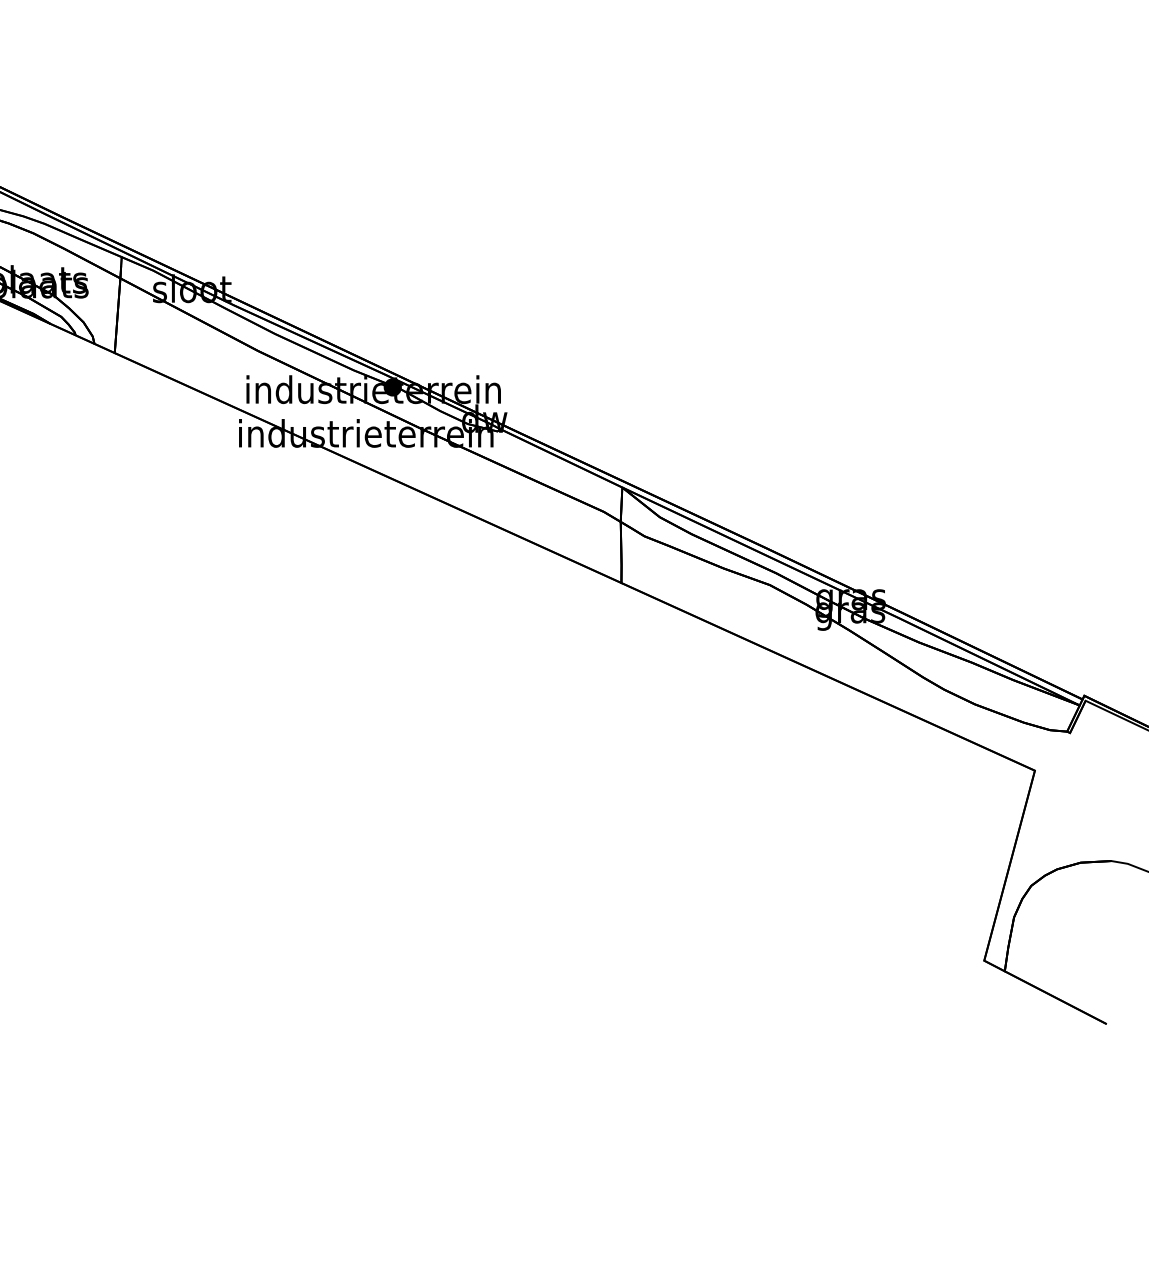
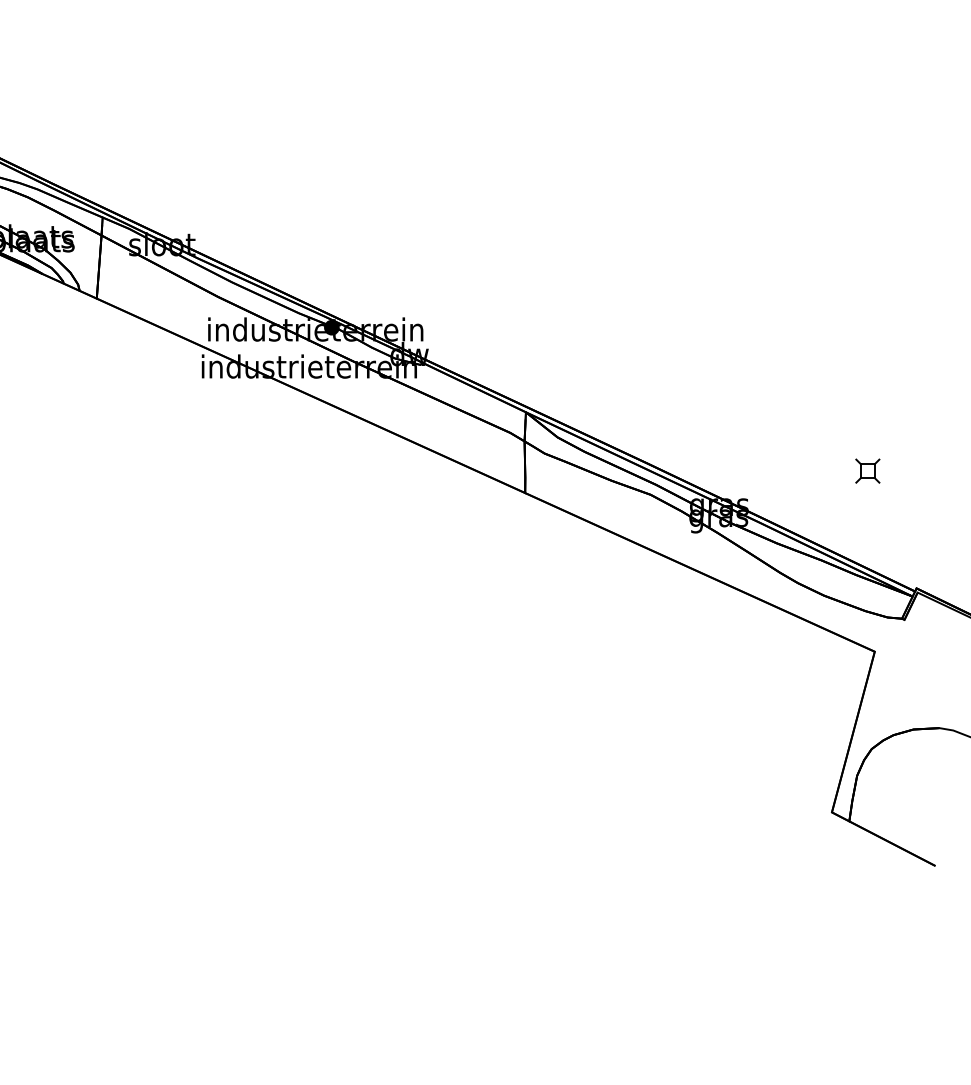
part: (1026, 556) -> (867, 470), added

